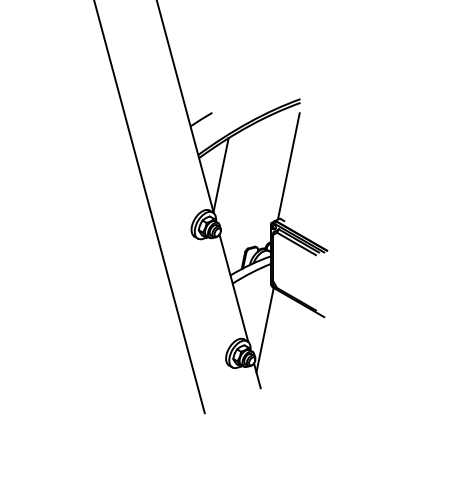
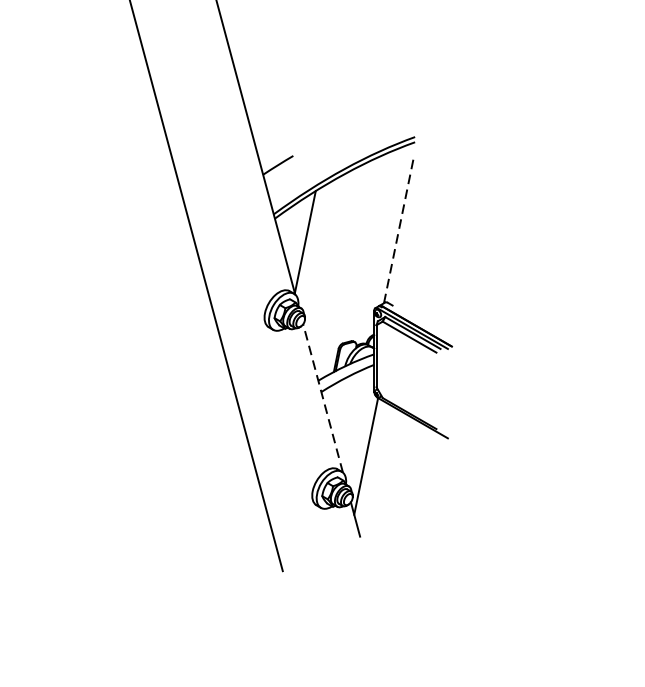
line: (288, 165) -> (398, 228), solid -> dashed
line: (233, 288) -> (322, 398), solid -> dashed

